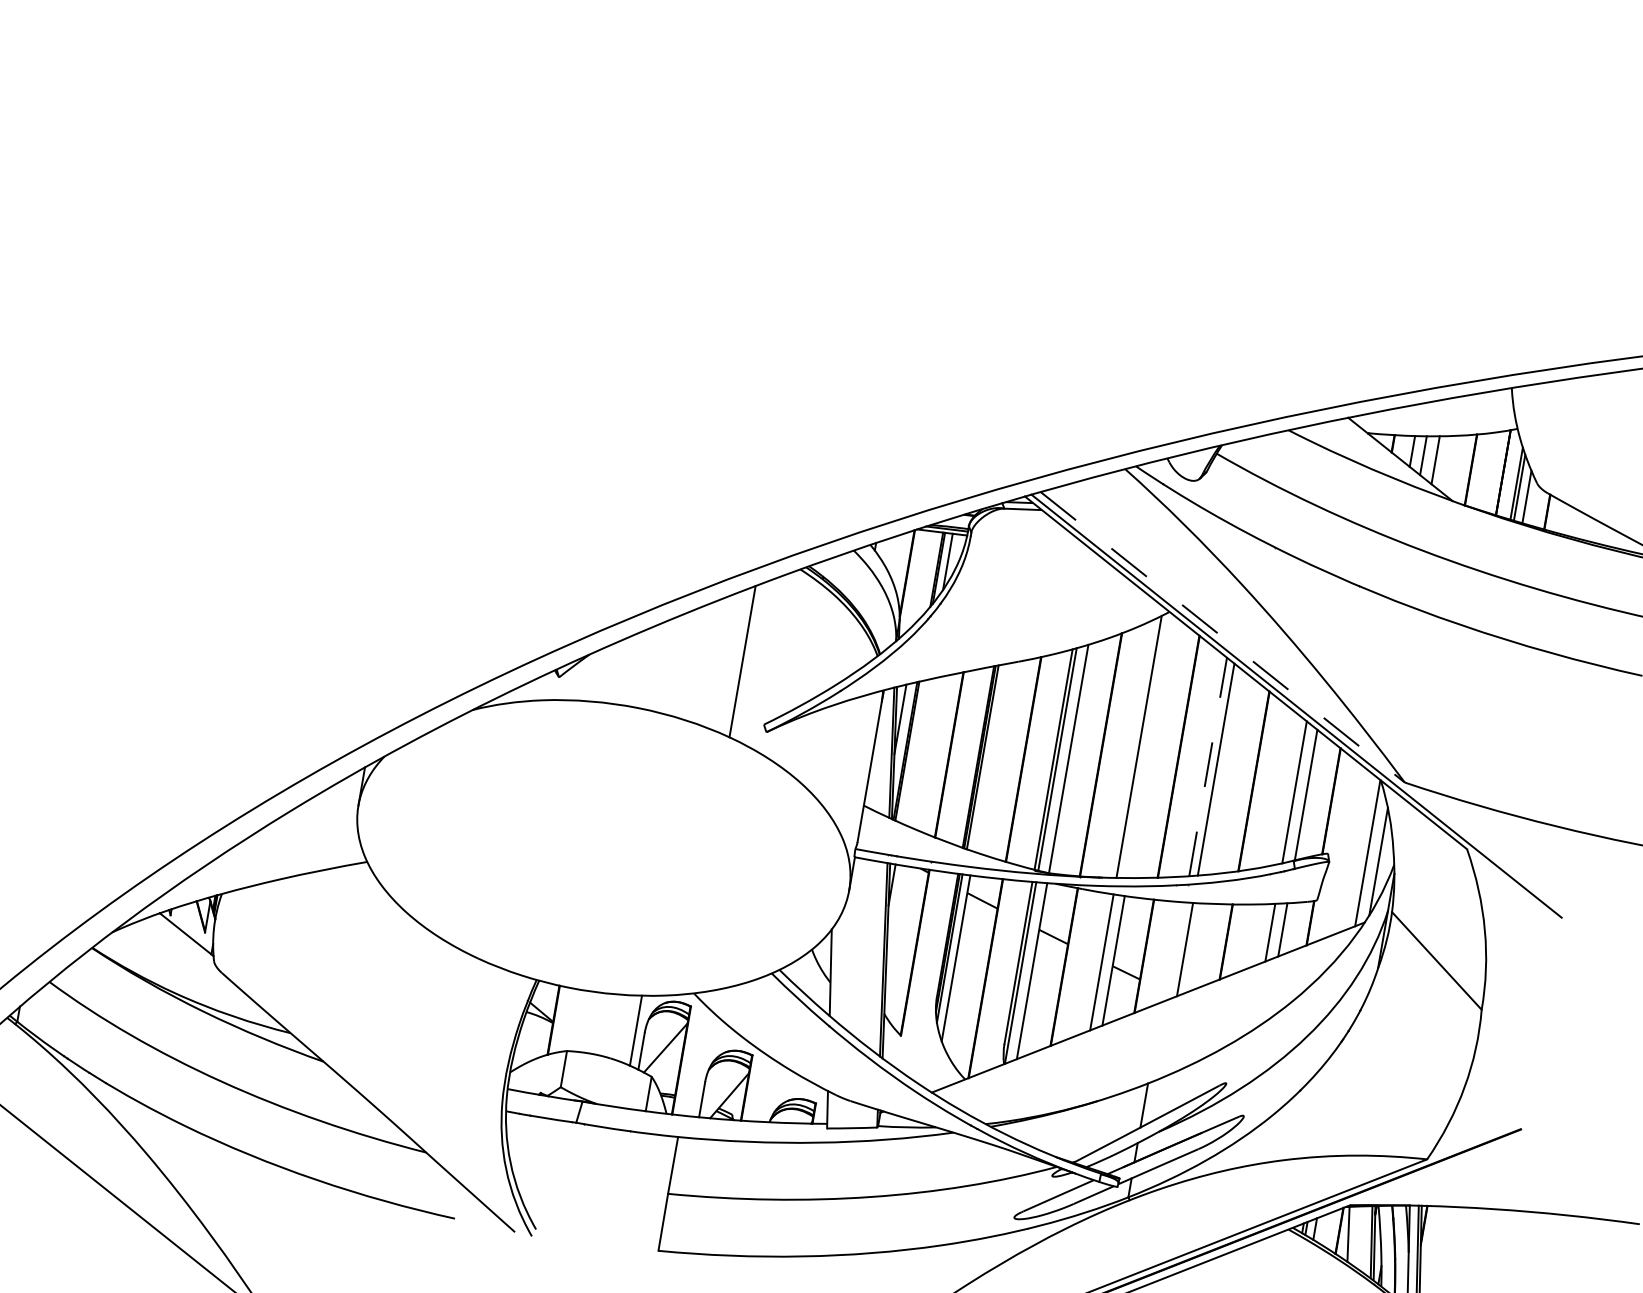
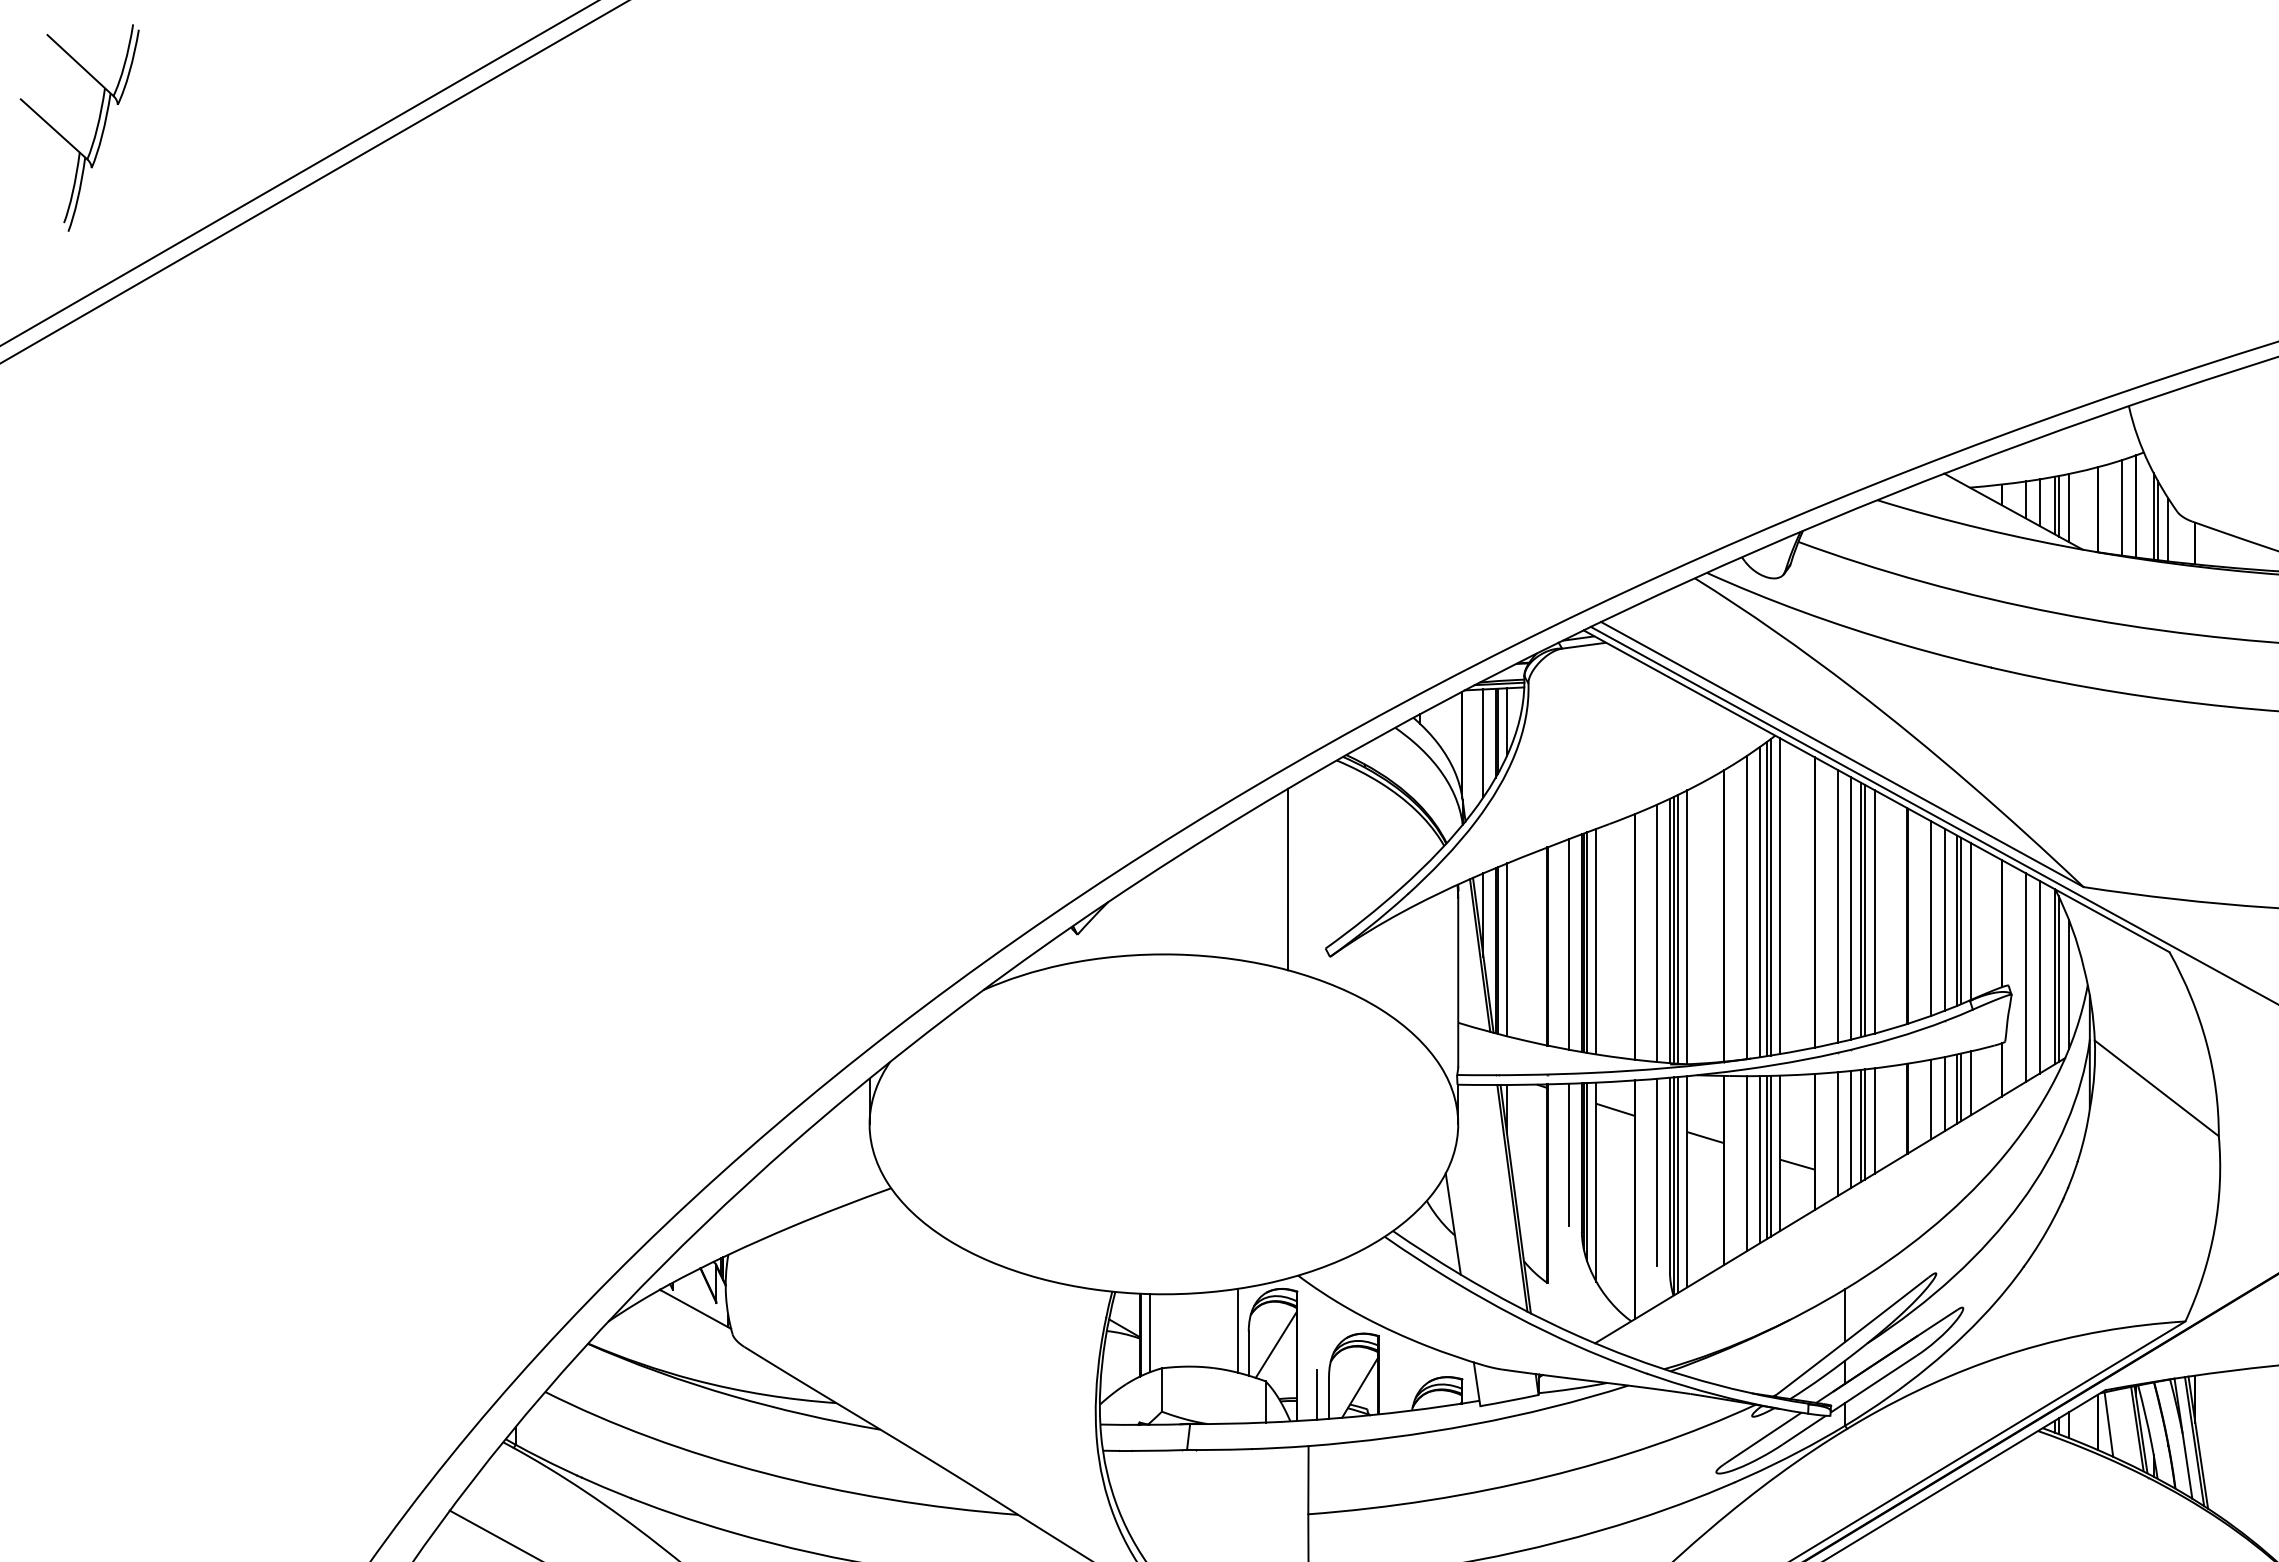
line: (1438, 461) -> (2058, 506), added
line: (1447, 464) -> (2069, 508), added
line: (1491, 471) -> (2122, 507), added
line: (925, 576) -> (1483, 743), added
line: (1222, 637) -> (1842, 754), dashed -> solid
line: (1142, 746) -> (1770, 897), added
line: (1150, 746) -> (1780, 896), added
line: (1132, 748) -> (1759, 902), added
line: (915, 751) -> (1507, 949), added
line: (1120, 751) -> (1746, 907), added
line: (967, 756) -> (1569, 944), added
line: (990, 757) -> (1596, 941), added
line: (1042, 759) -> (1657, 933), added
line: (1060, 759) -> (1677, 929), added
line: (1197, 763) -> (1838, 906), added
line: (1208, 766) -> (1851, 908), dashed -> solid
line: (1219, 770) -> (1865, 910), added
line: (1226, 772) -> (1874, 911), added
line: (1273, 786) -> (1931, 918), added
line: (1284, 789) -> (1944, 919), added
line: (1298, 792) -> (1961, 920), added
line: (1343, 849) -> (2025, 977), added
line: (1355, 850) -> (2039, 976), added
line: (1370, 855) -> (2058, 978), added
line: (937, 931) -> (1569, 1154), added
line: (1274, 932) -> (1961, 1087), added
line: (1258, 935) -> (1944, 1094), added
line: (1247, 937) -> (1931, 1099), added
line: (1196, 947) -> (1874, 1120), added
line: (1188, 949) -> (1865, 1124), added
line: (1176, 950) -> (1851, 1128), added
line: (1164, 952) -> (1838, 1133), added
line: (1008, 959) -> (1657, 1172), added
line: (1105, 961) -> (1770, 1155), added
line: (1095, 963) -> (1759, 1159), added
line: (1083, 964) -> (1746, 1163), added
line: (1023, 972) -> (1677, 1185), added
line: (562, 1020) -> (1150, 1333), added
line: (693, 1095) -> (1317, 1394), added

